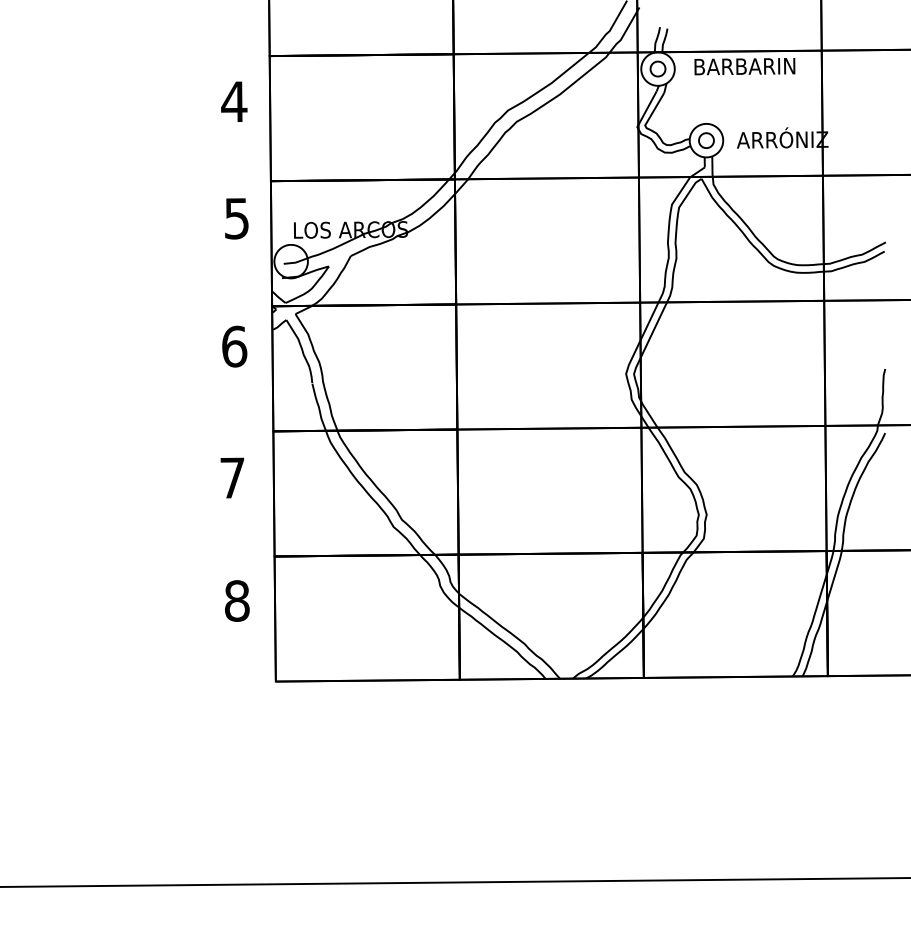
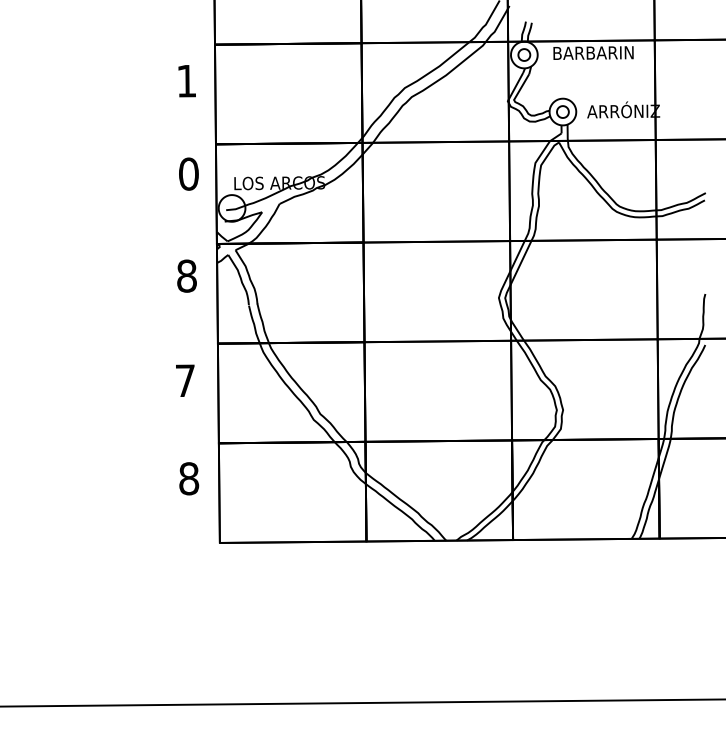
text: (233, 102) -> (186, 81), 4 -> 1
text: (236, 217) -> (188, 173), 5 -> 0
text: (235, 345) -> (187, 275), 6 -> 8

